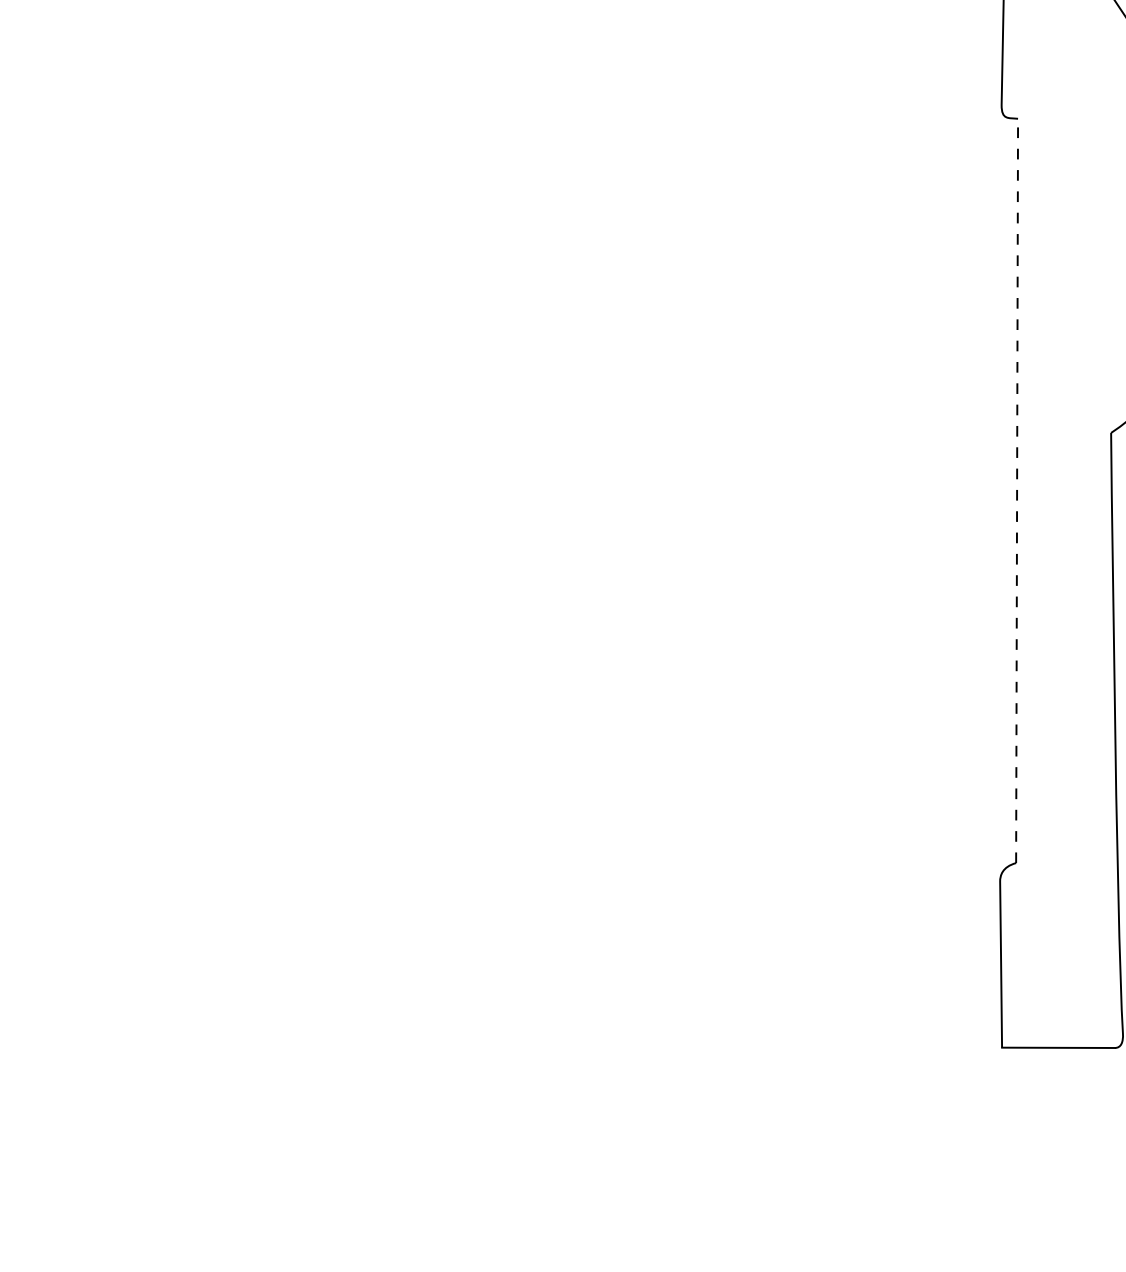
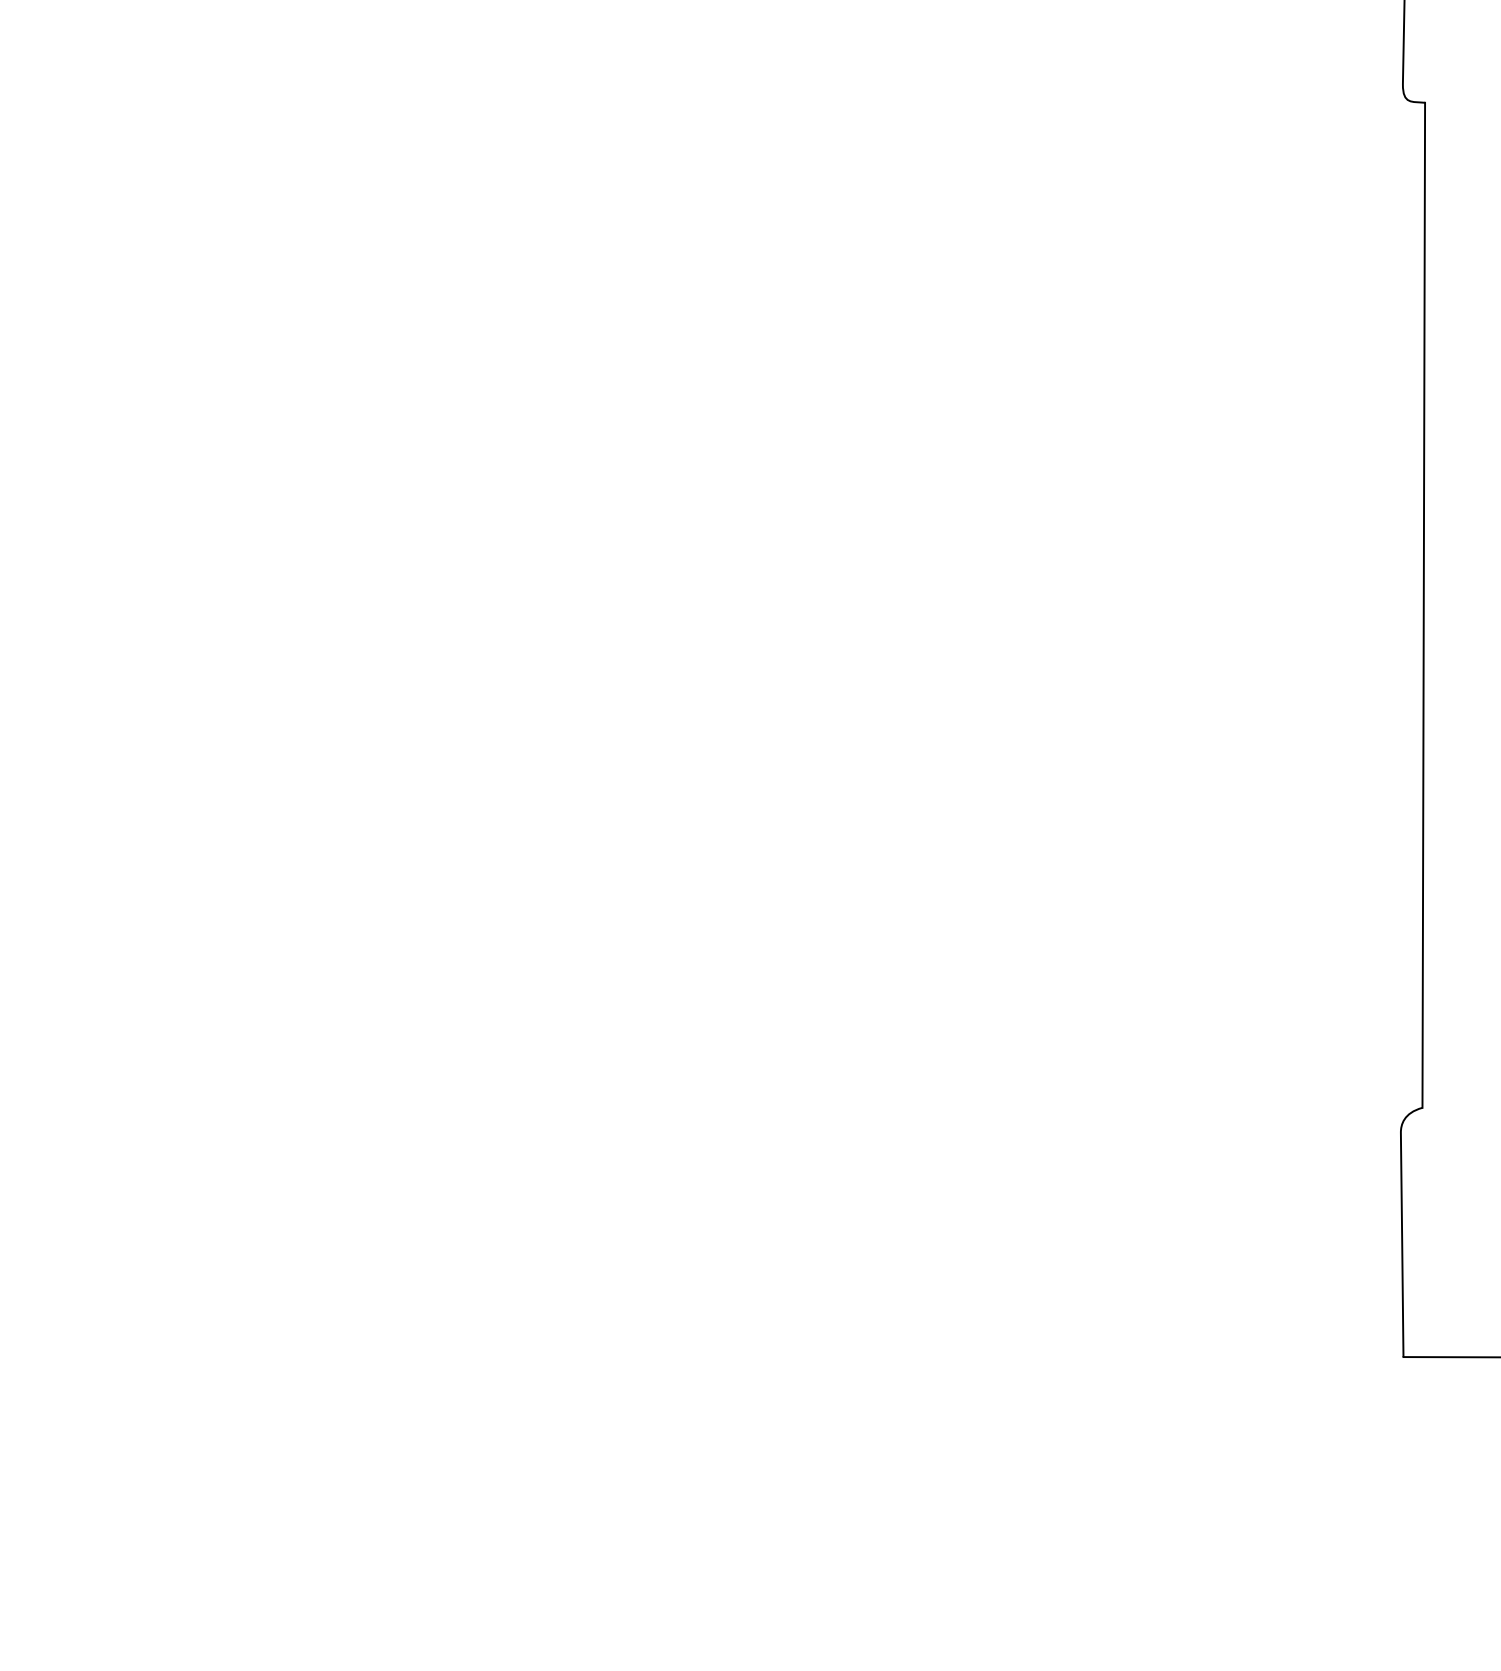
line: (1017, 490) -> (1424, 604), dashed -> solid

